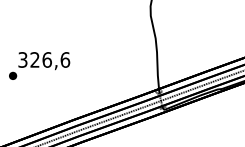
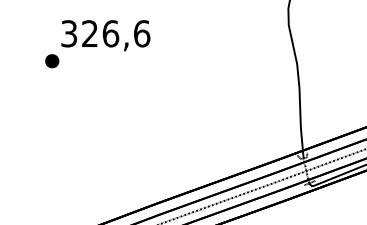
text: (39, 65) -> (97, 43), moved

